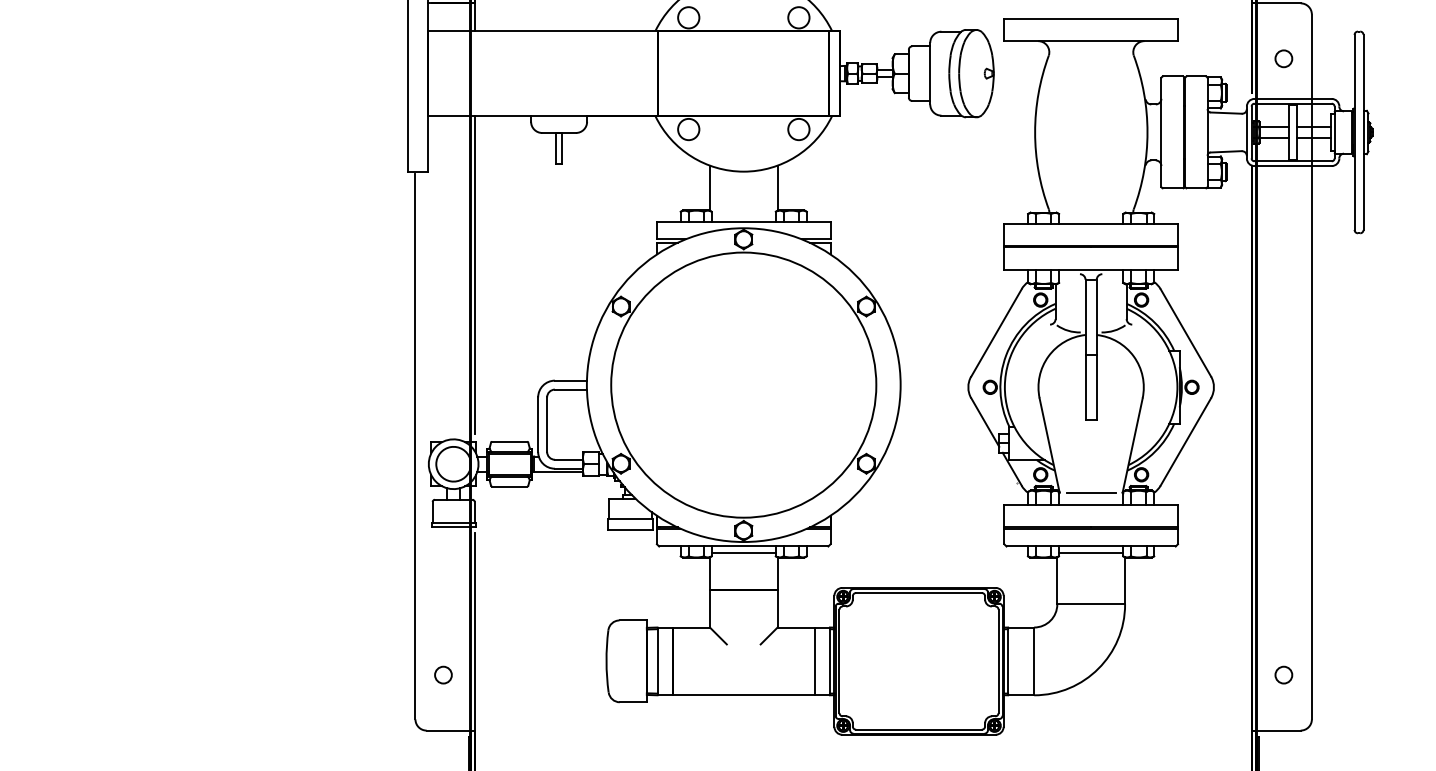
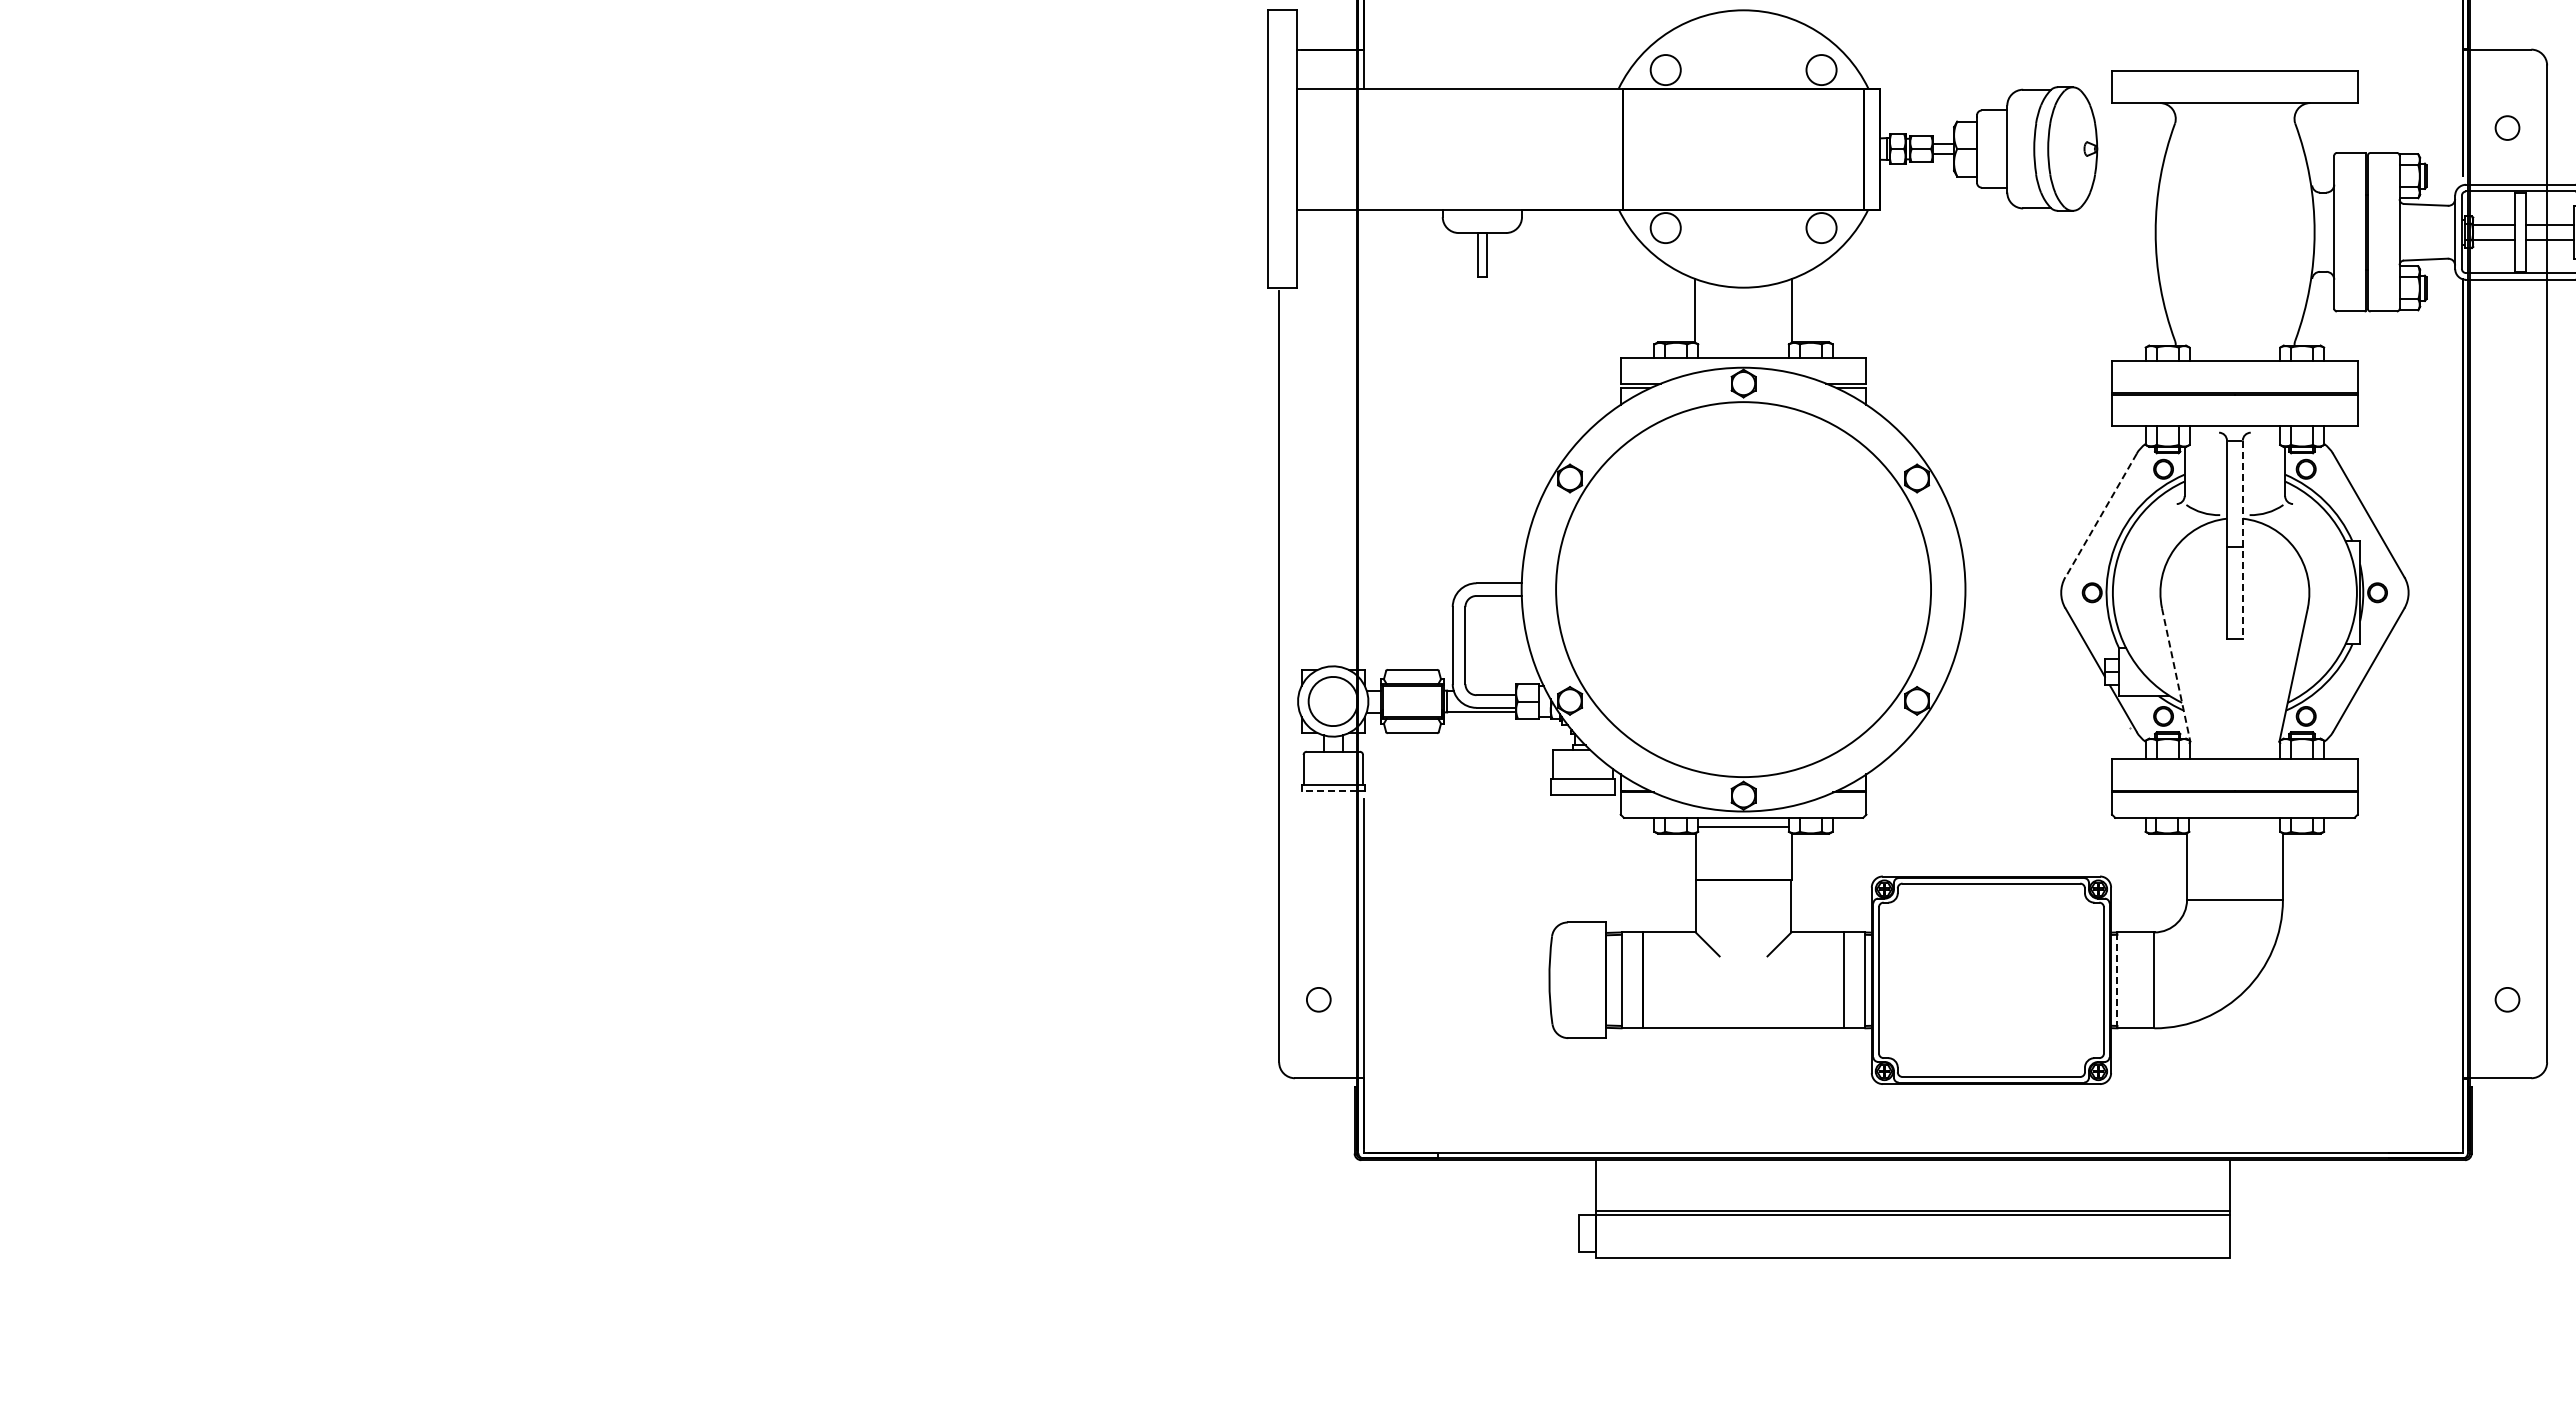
line: (475, 274) -> (1363, 433), removed
line: (996, 333) -> (2100, 516), solid -> dashed
line: (1096, 350) -> (2242, 540), solid -> dashed
line: (1049, 445) -> (2176, 675), solid -> dashed
line: (1090, 492) -> (2234, 741), removed
line: (450, 527) -> (1328, 790), solid -> dashed
line: (1090, 553) -> (2234, 827), removed
line: (1008, 661) -> (2117, 980), solid -> dashed

